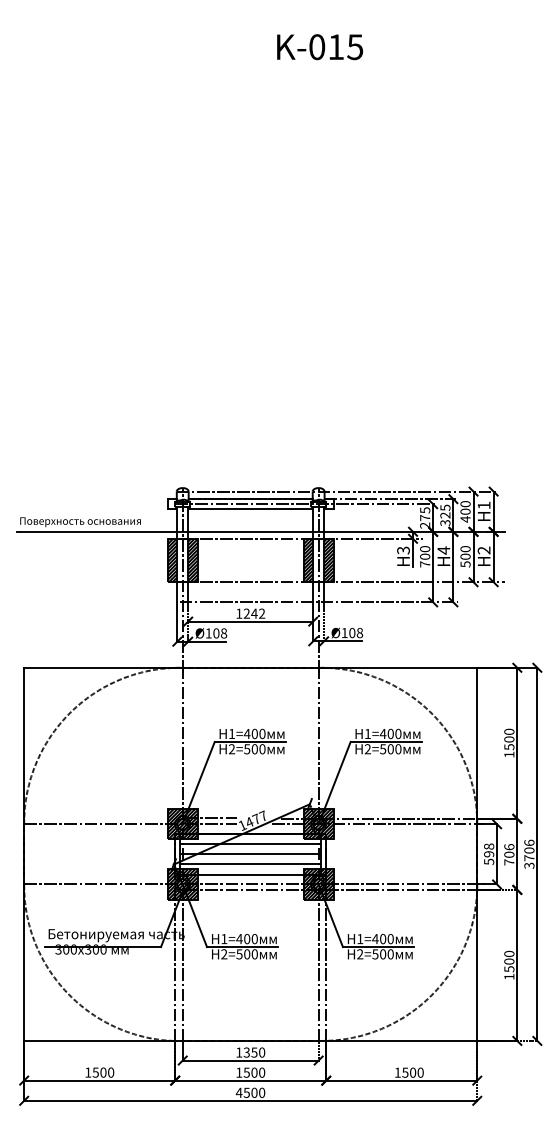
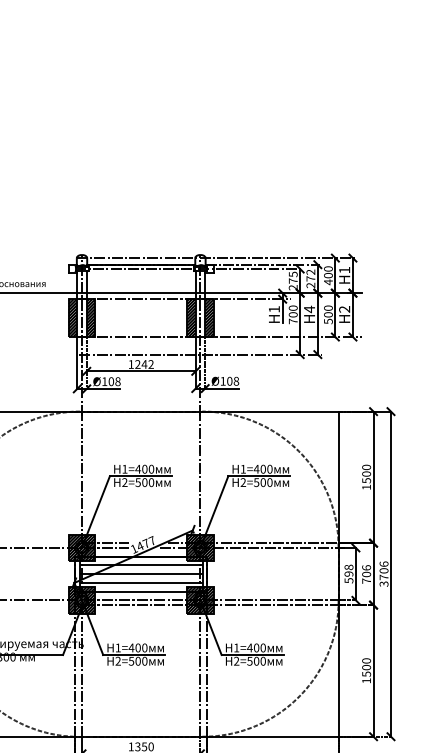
line: (250, 509) -> (141, 273), removed
text: (445, 515) -> (310, 278), 325 -> 272
text: (403, 550) -> (274, 309), H3 -> H1

